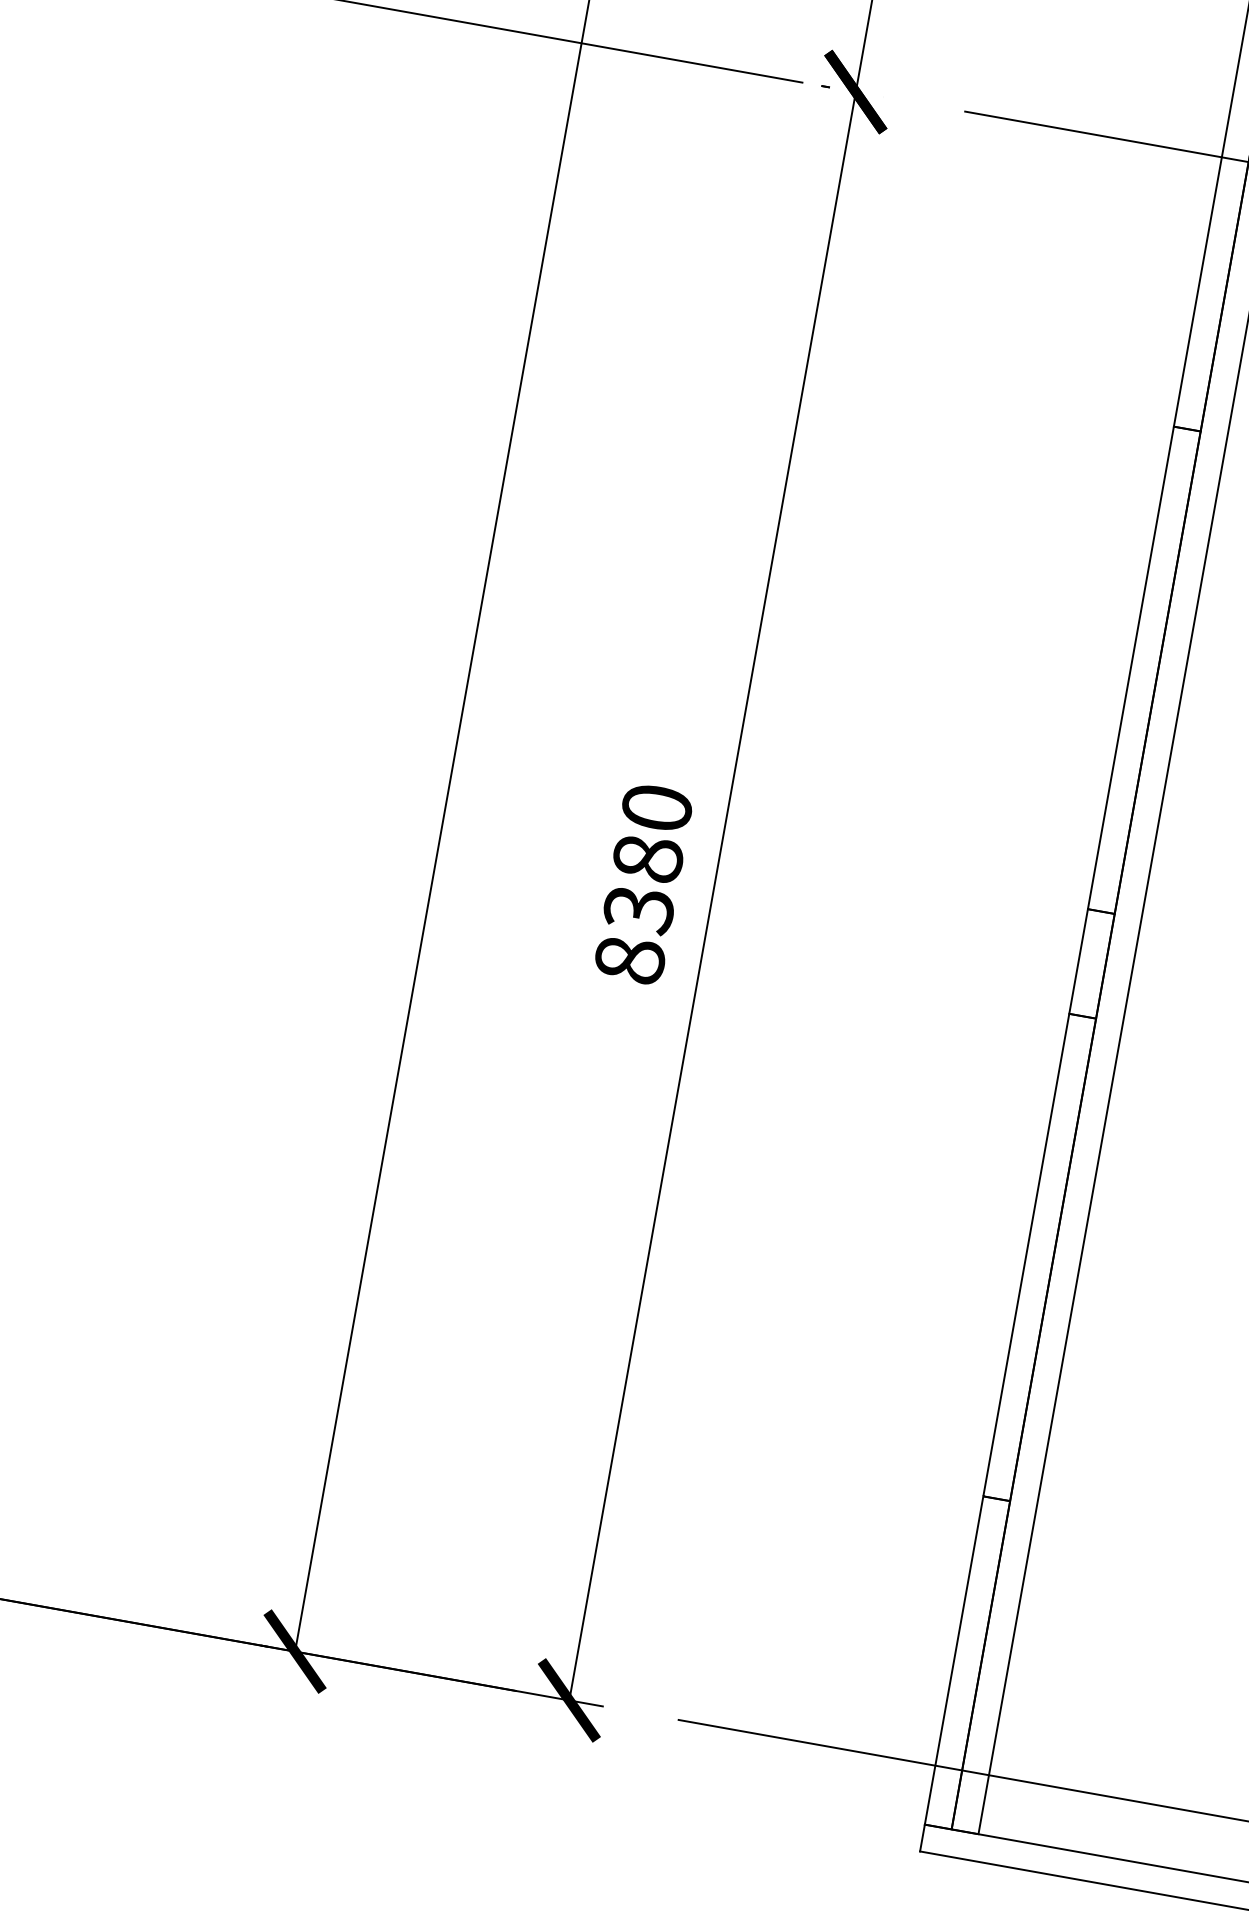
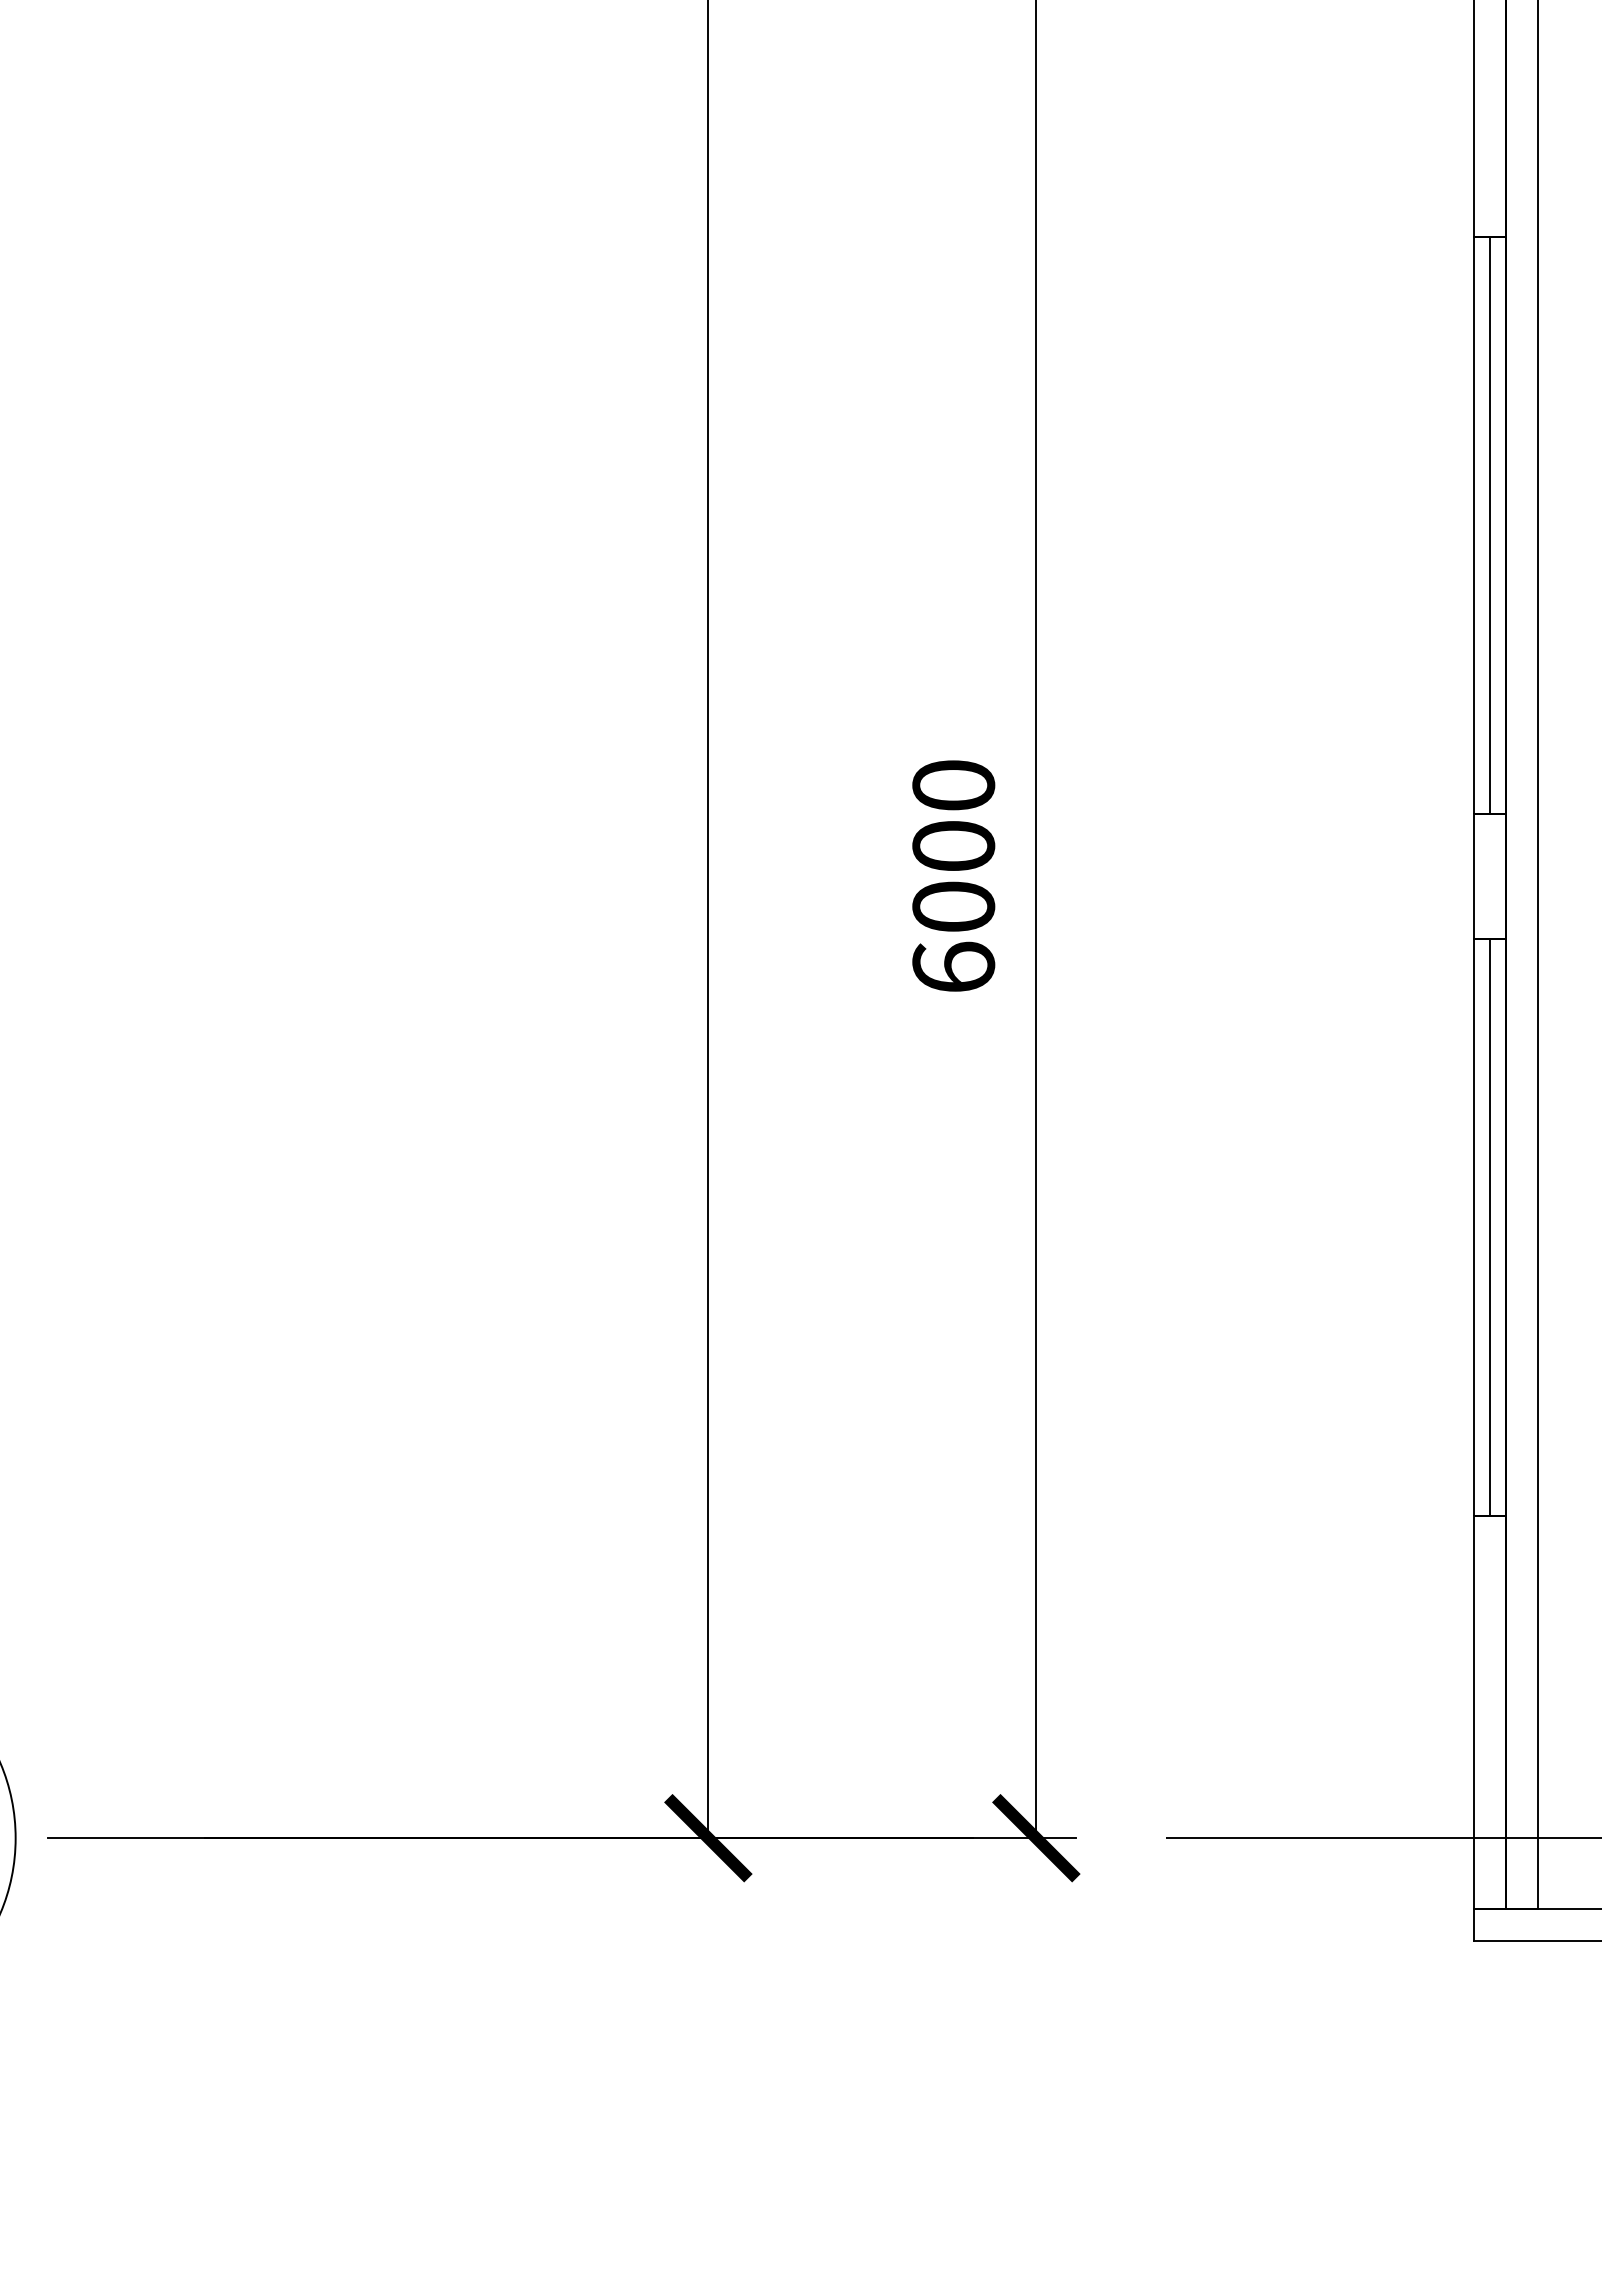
line: (1144, 669) -> (1490, 524), added
text: (638, 909) -> (953, 906), 8380 -> 6000
line: (1040, 1257) -> (1490, 1227), added

